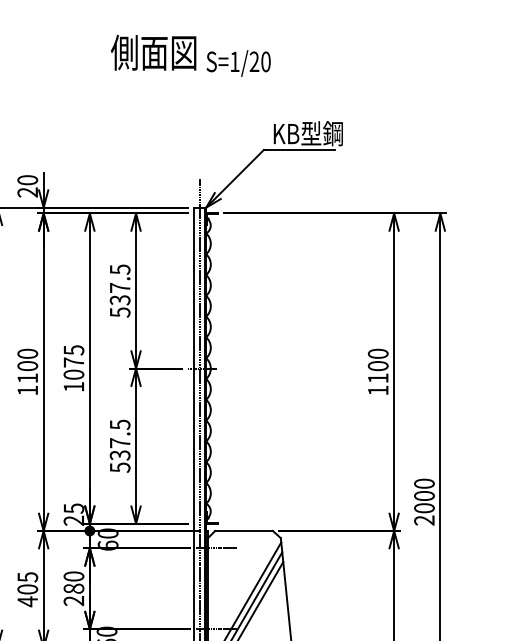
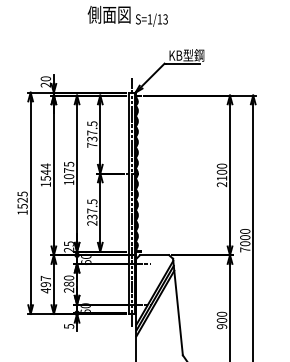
text: (259, 62) -> (162, 19), S=1/20 -> S=1/13
text: (120, 310) -> (92, 144), 537.5 -> 737.5
text: (27, 364) -> (45, 171), 1100 -> 1544
text: (377, 390) -> (221, 184), 1100 -> 2100
text: (120, 465) -> (92, 222), 537.5 -> 237.5
text: (424, 519) -> (245, 249), 2000 -> 7000
text: (27, 583) -> (45, 281), 405 -> 497

